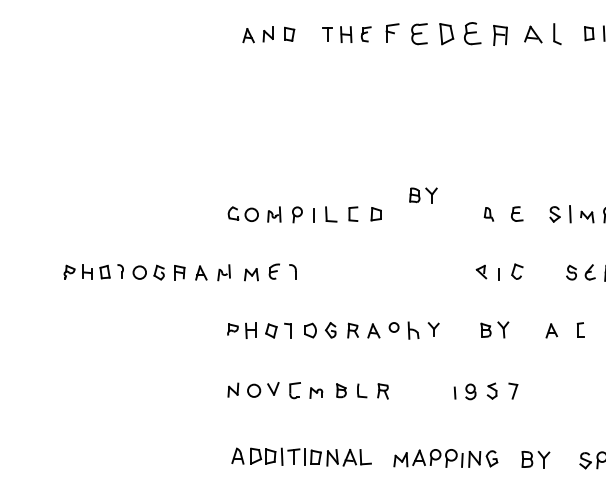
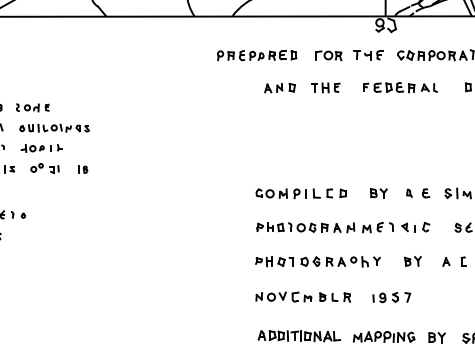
part: (471, 33) -> (399, 87), size x0.71
part: (422, 195) -> (378, 193), moved
part: (179, 272) -> (324, 227), moved
part: (485, 391) -> (391, 297), moved

